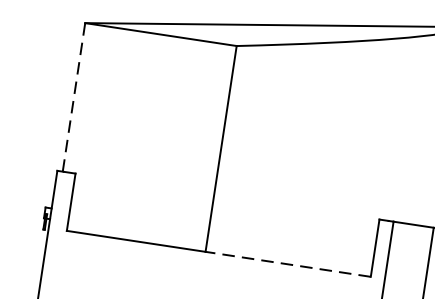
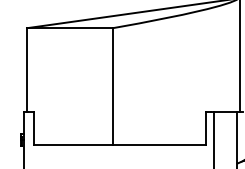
line: (75, 96) -> (27, 69), dashed -> solid
line: (288, 263) -> (159, 144), dashed -> solid

